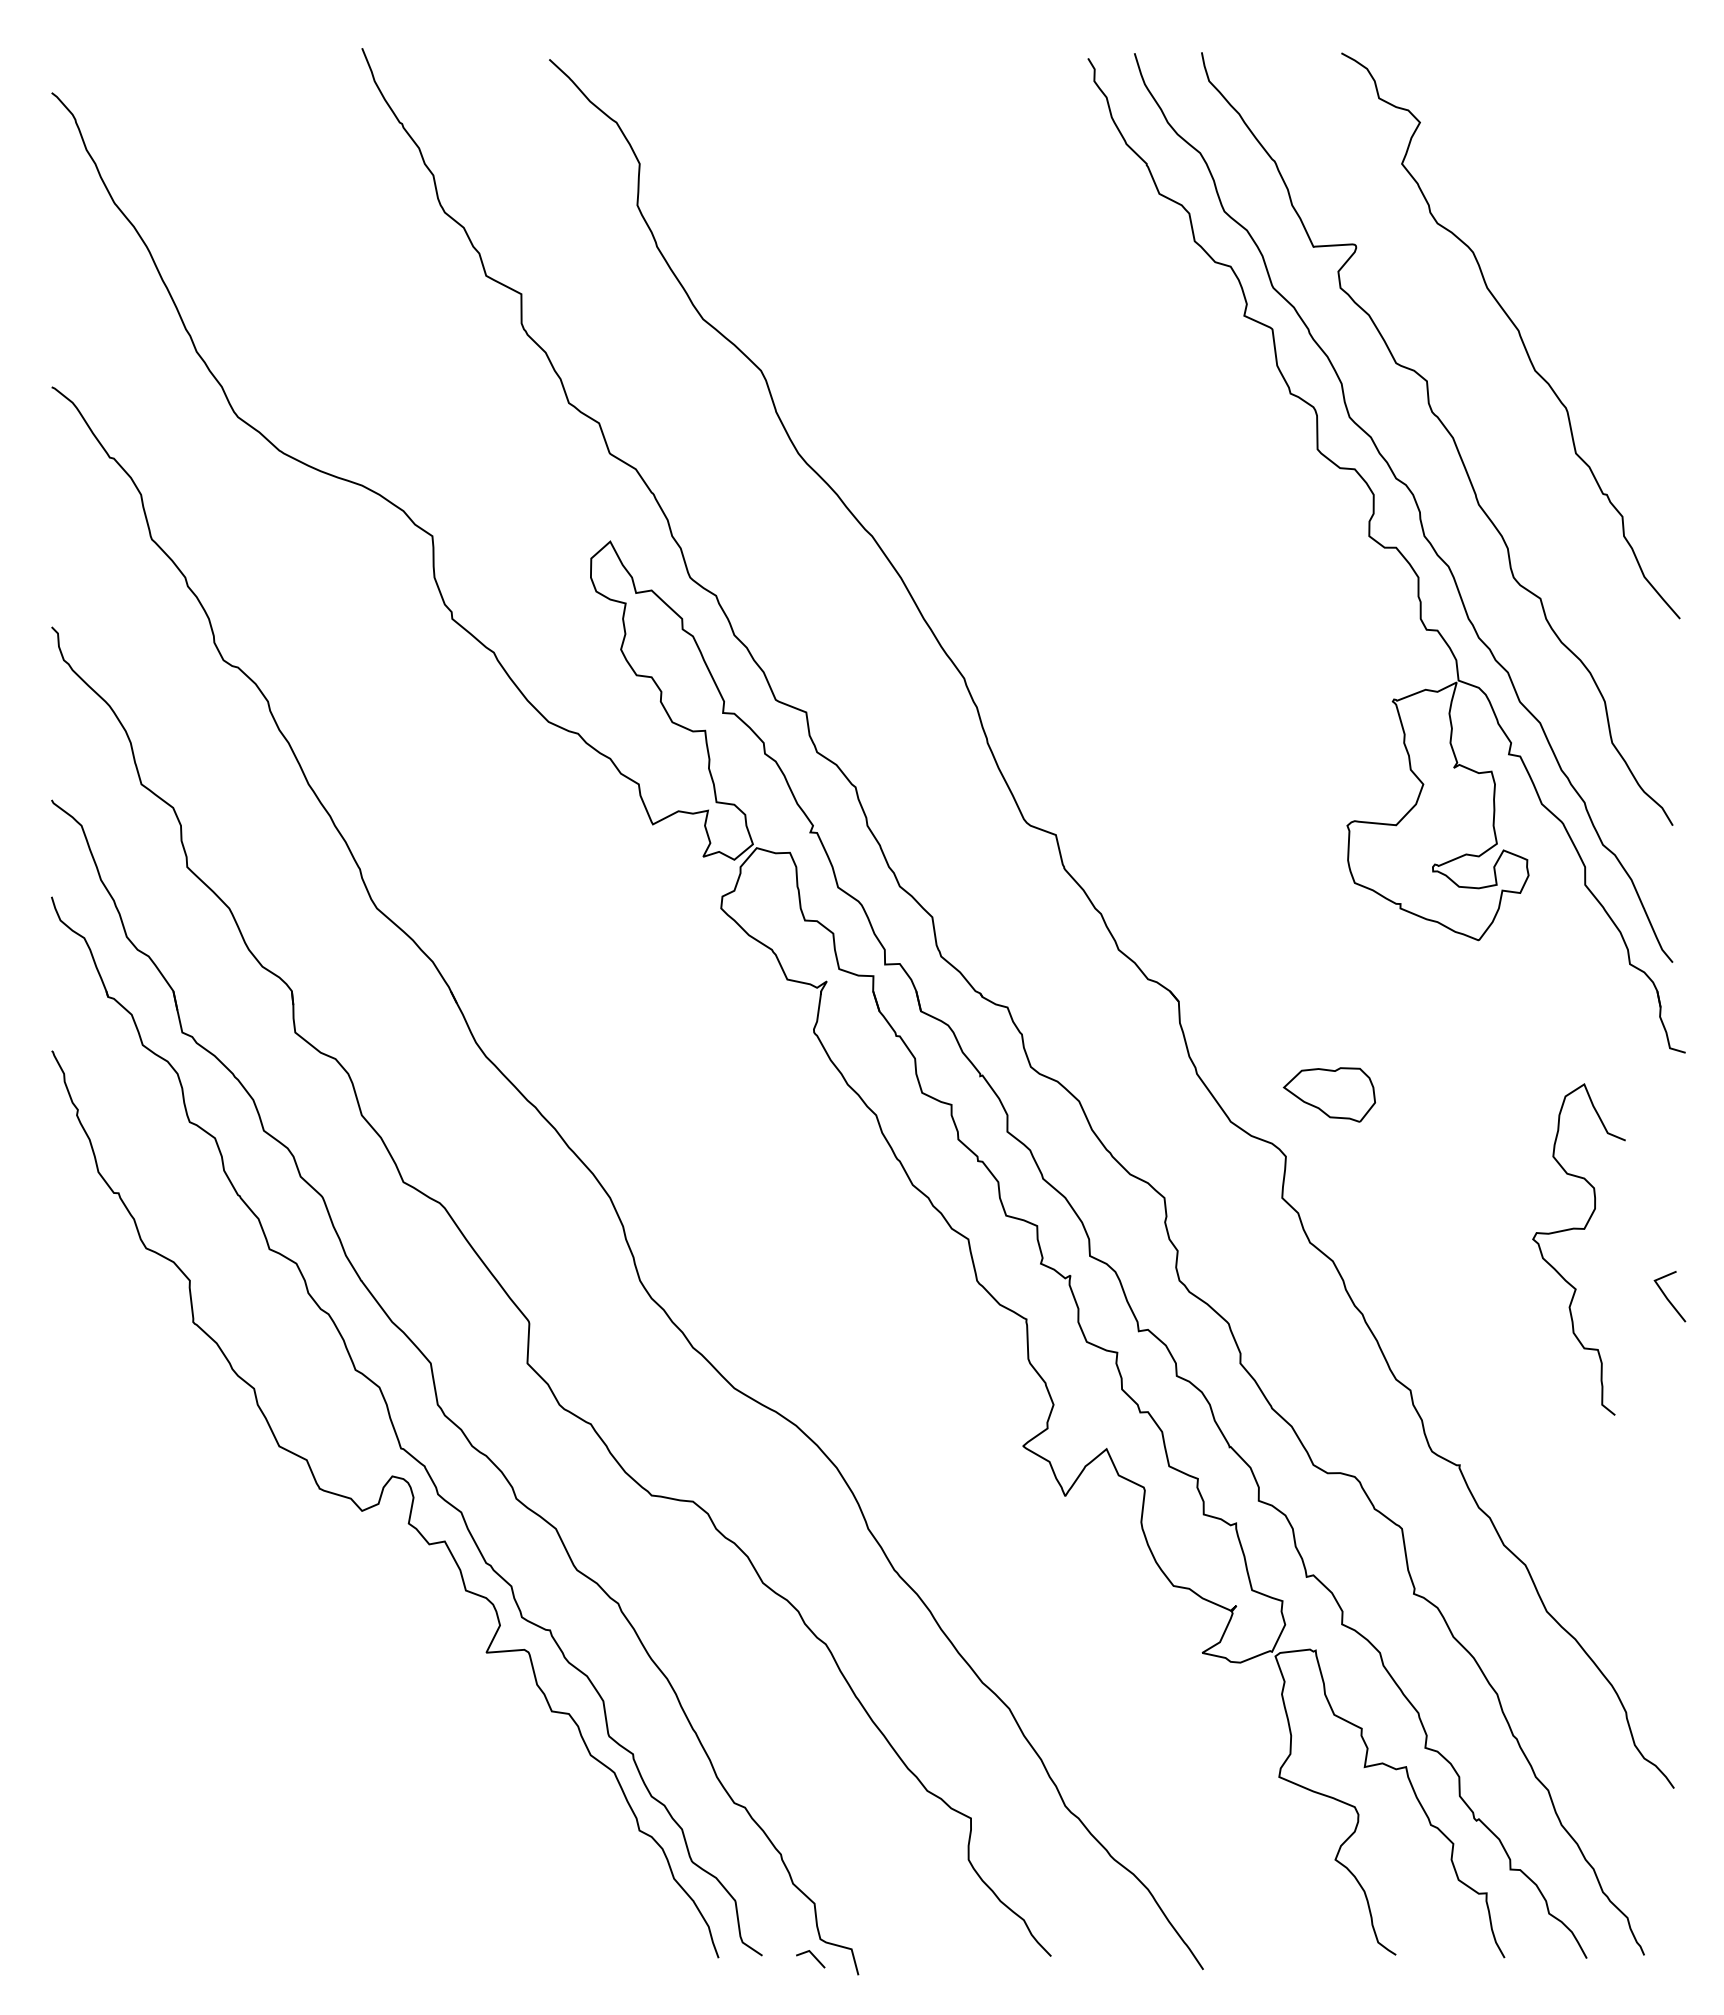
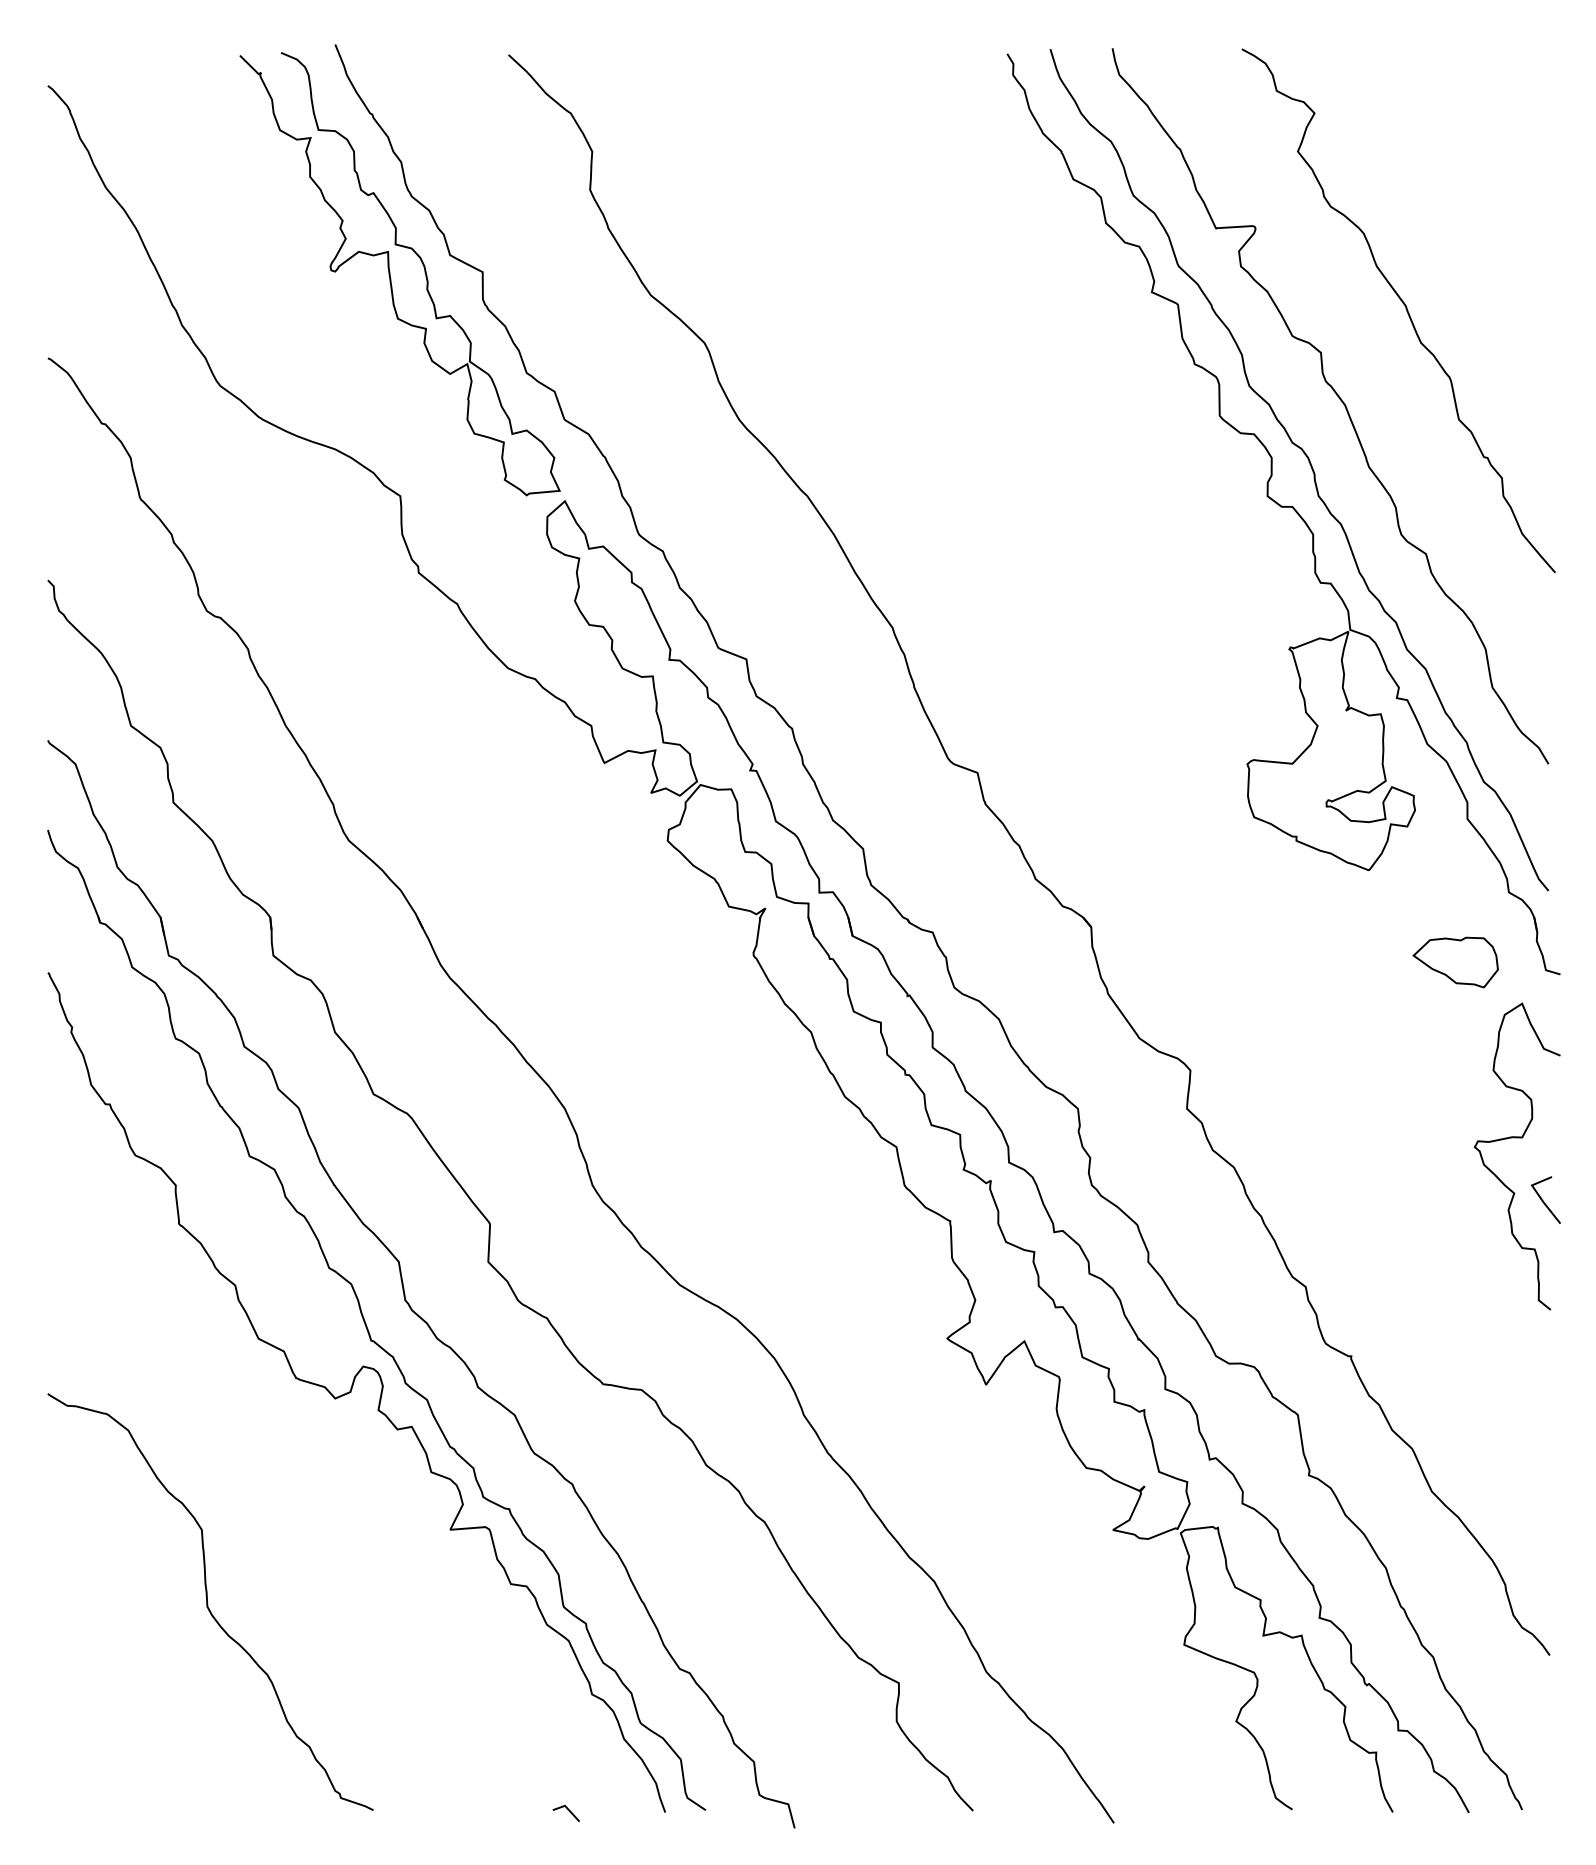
curve: (422, 299) -> (391, 277), added
part: (1328, 1094) -> (1454, 962), moved
curve: (1578, 1229) -> (1516, 1138), moved
curve: (224, 1730) -> (207, 1601), added
line: (814, 1958) -> (569, 1812), moved

